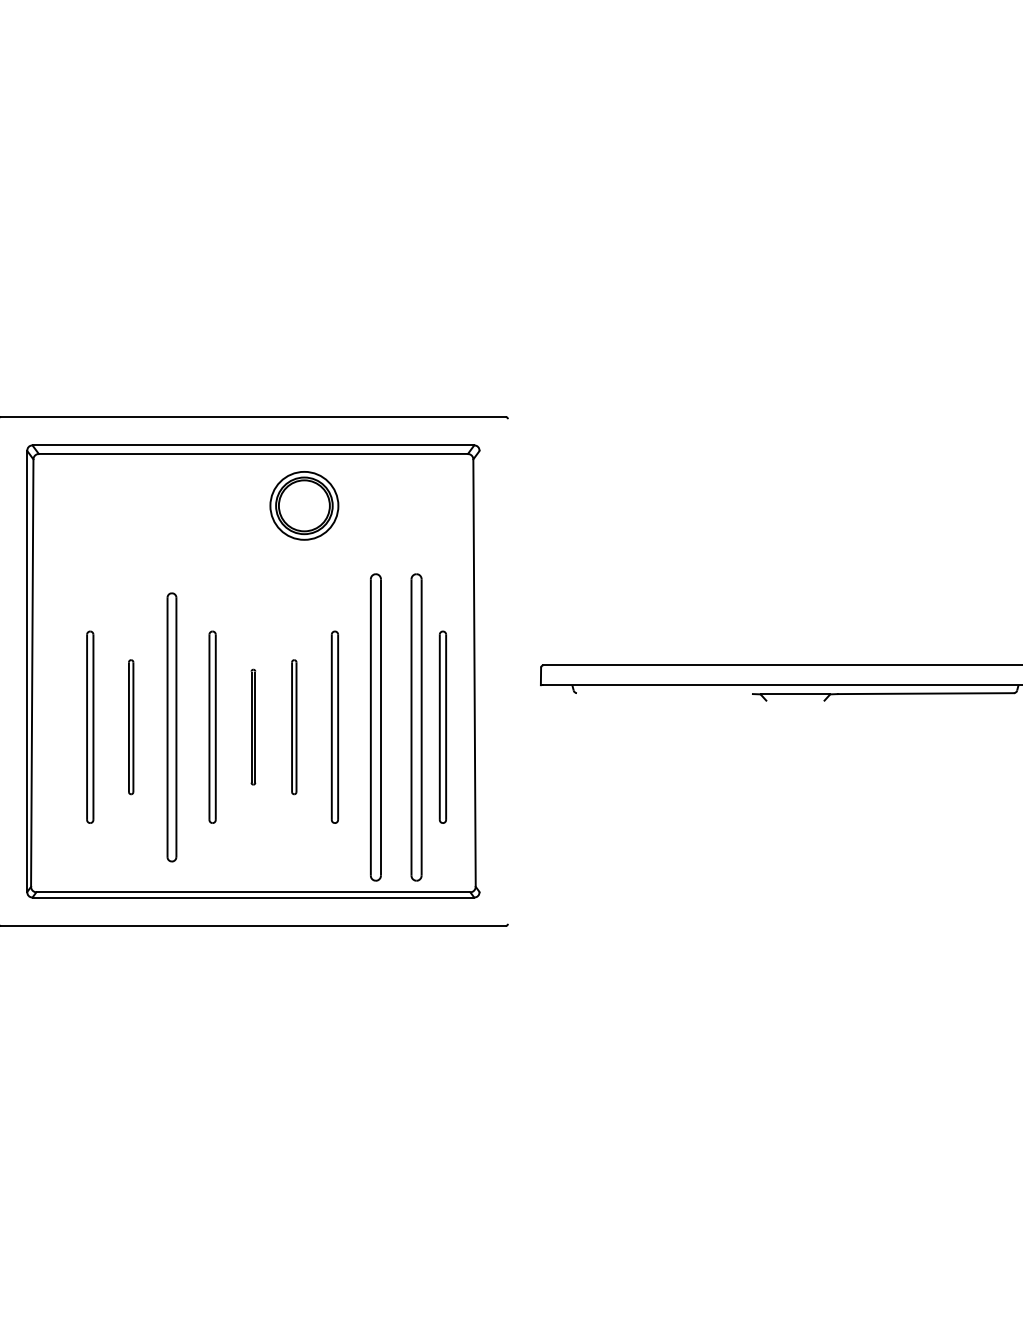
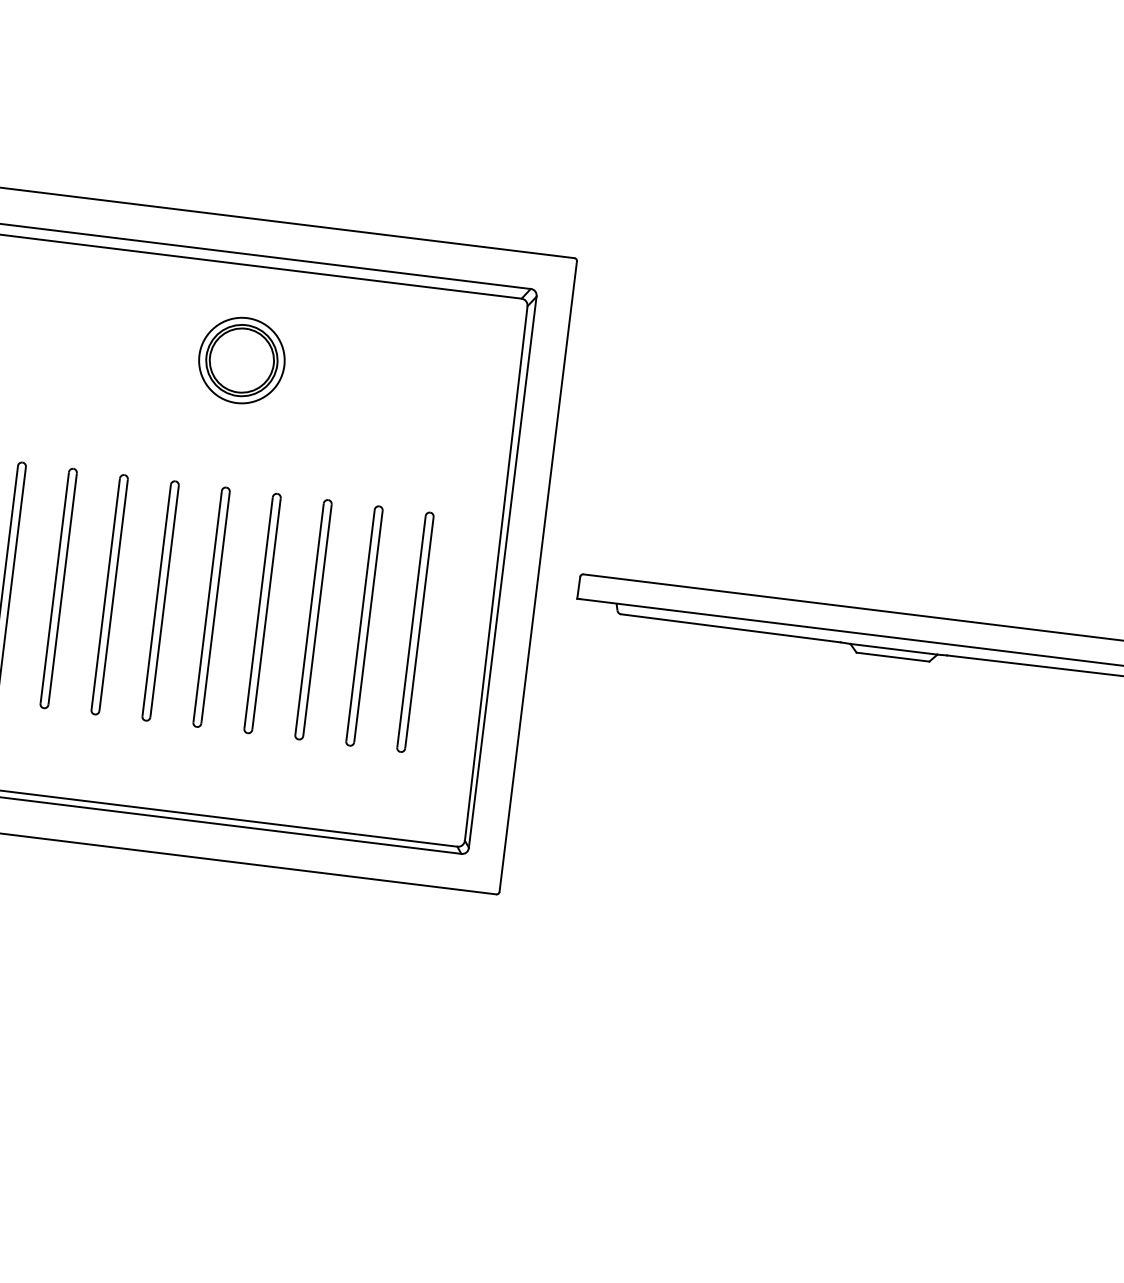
part: (304, 505) -> (242, 360), moved
line: (479, 671) -> (502, 572), added
line: (507, 671) -> (537, 576), added
line: (664, 693) -> (730, 628), added
line: (795, 700) -> (893, 656), added
part: (131, 726) -> (59, 587), size x1.43
part: (171, 726) -> (109, 593), size x0.71
part: (253, 726) -> (211, 606), size x1.67
part: (294, 726) -> (263, 612), size x1.43
part: (375, 726) -> (364, 625), size x0.62
part: (416, 726) -> (415, 631), size x0.62
part: (442, 726) -> (448, 635), removed

